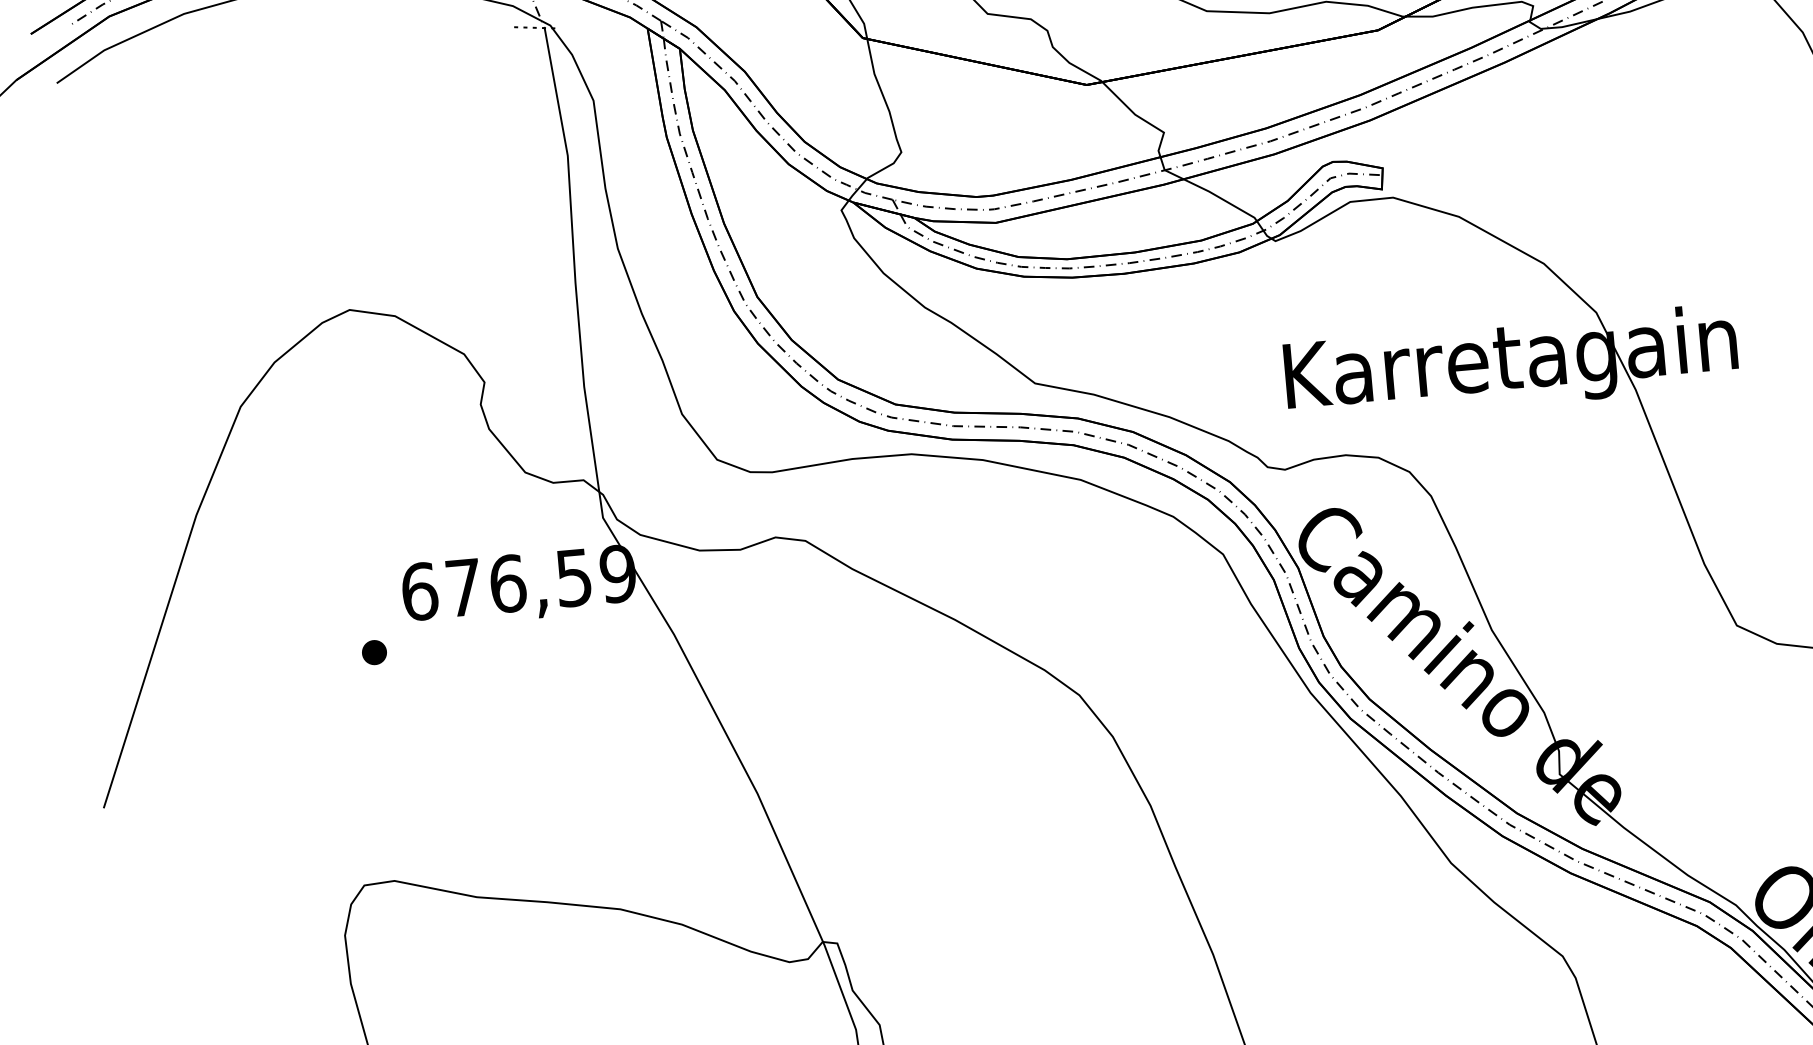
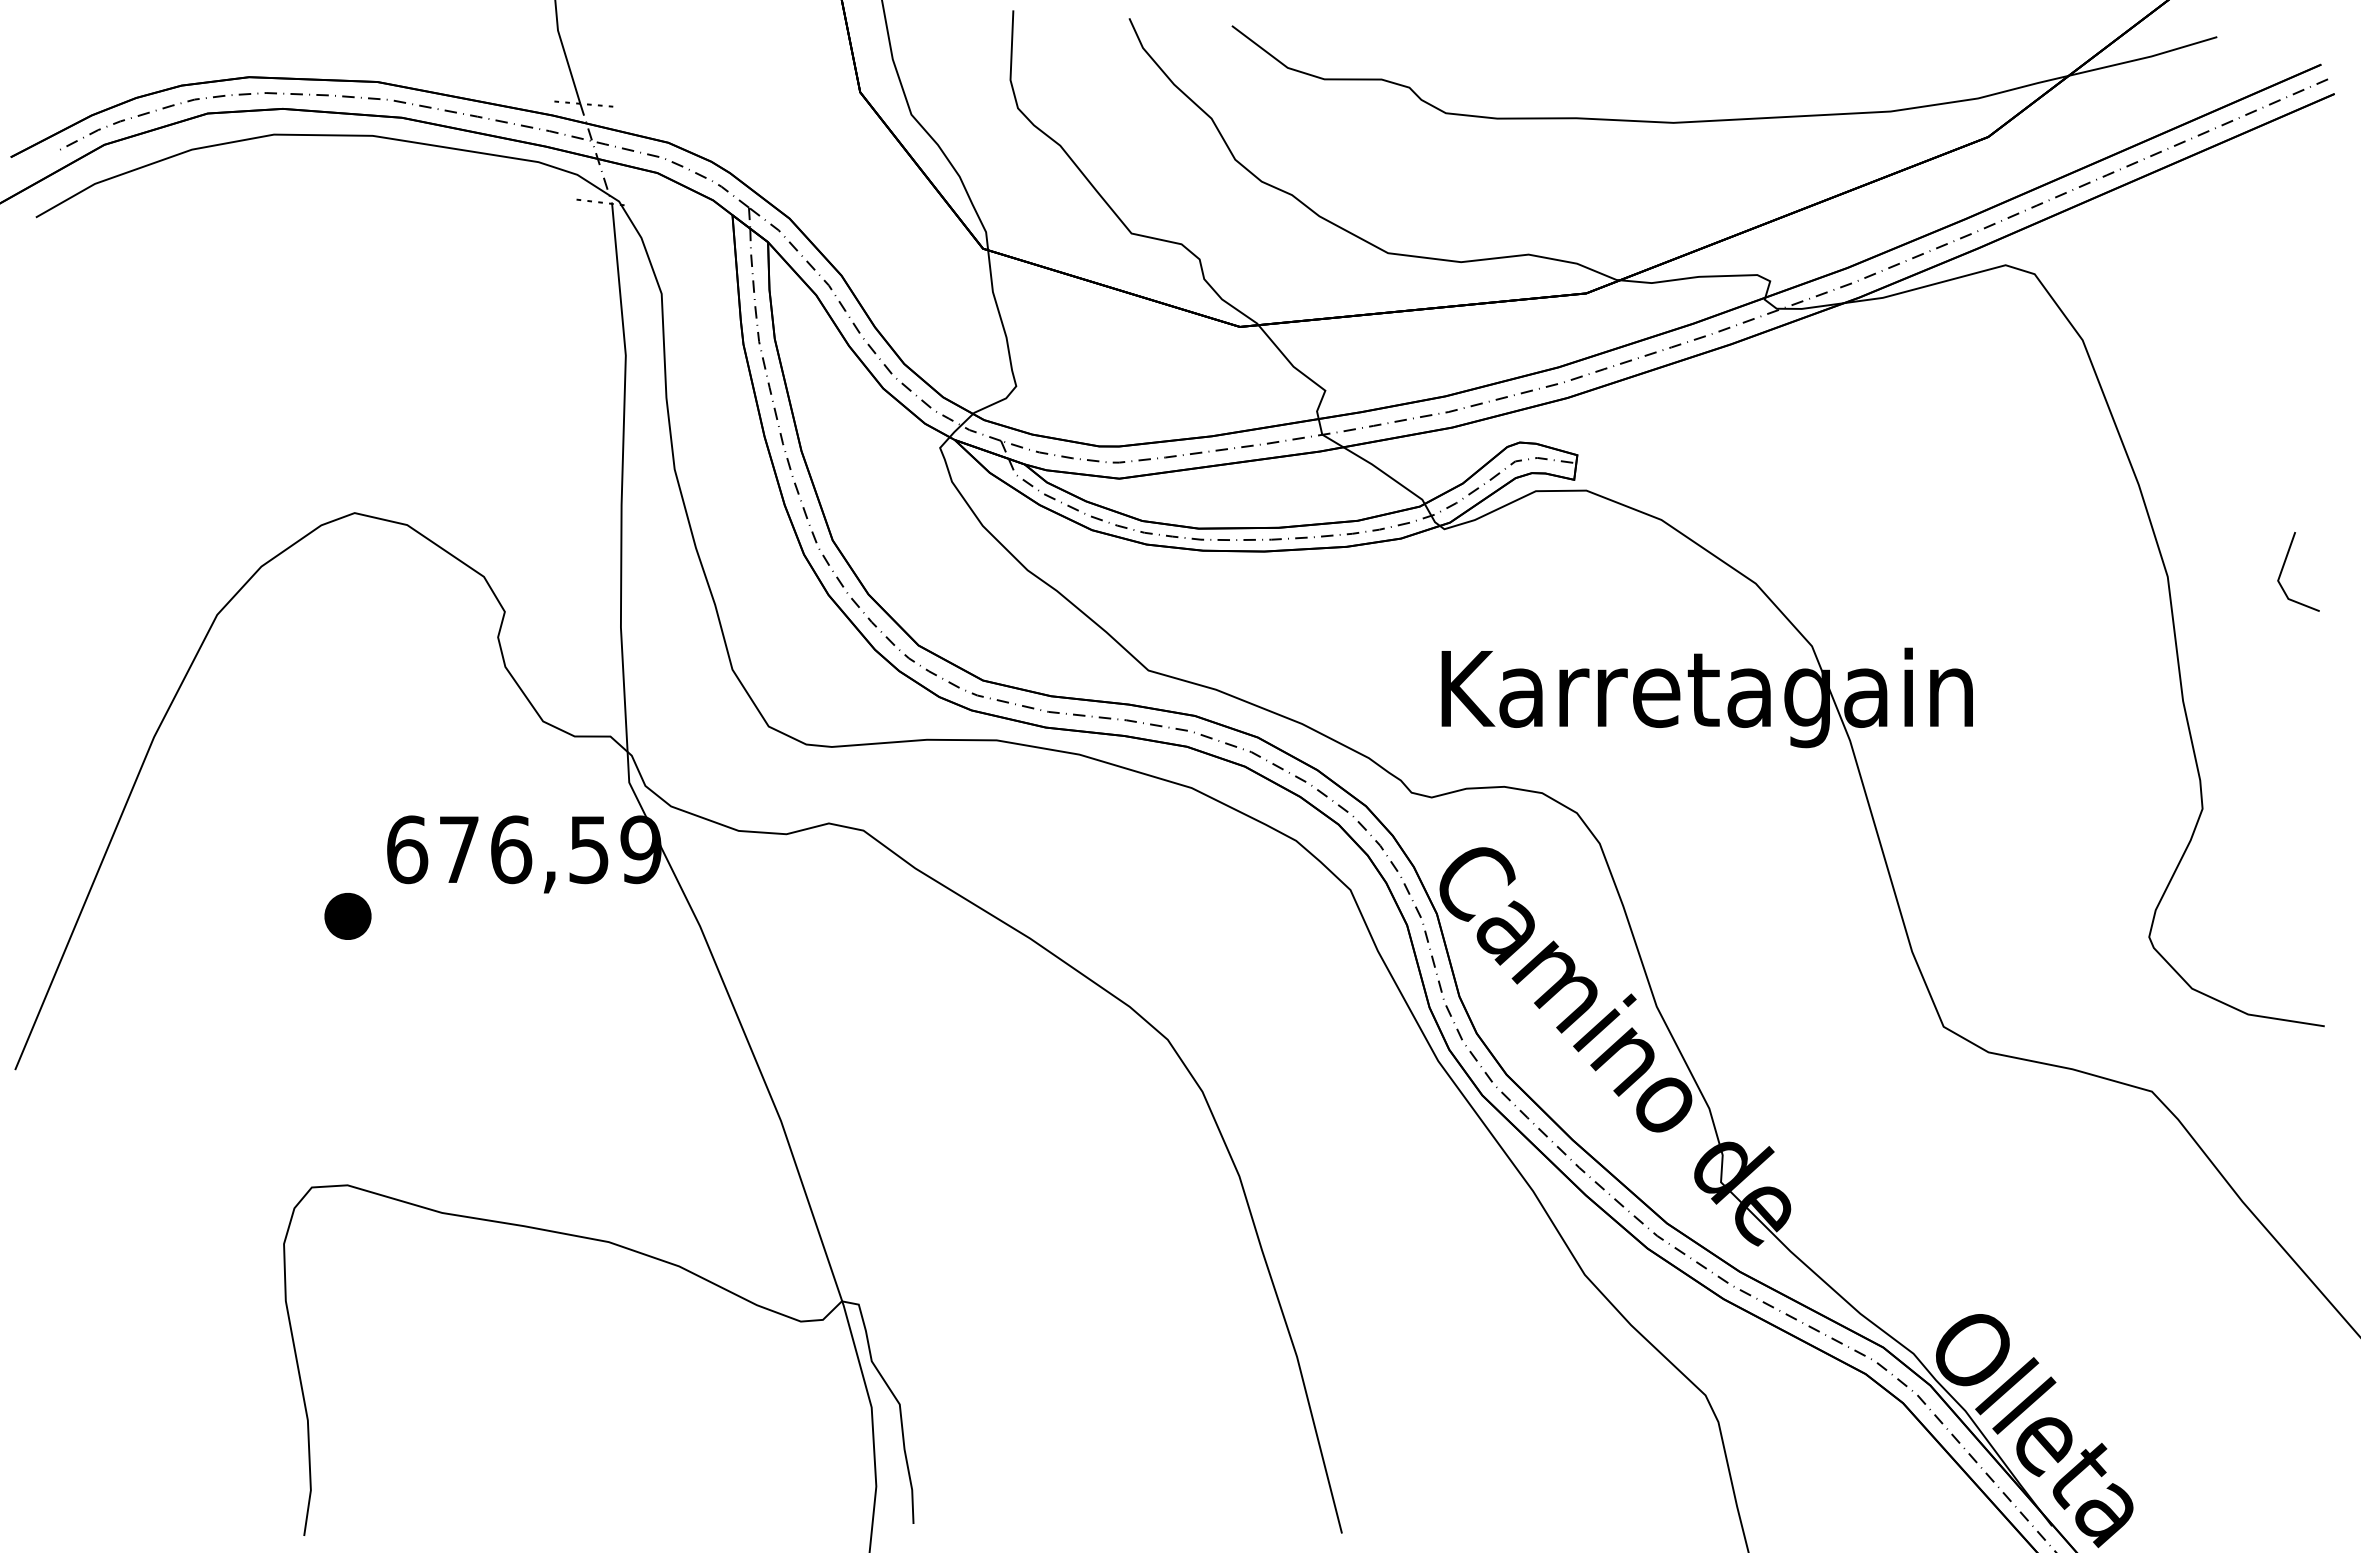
part: (374, 651) -> (347, 915), size x1.6

